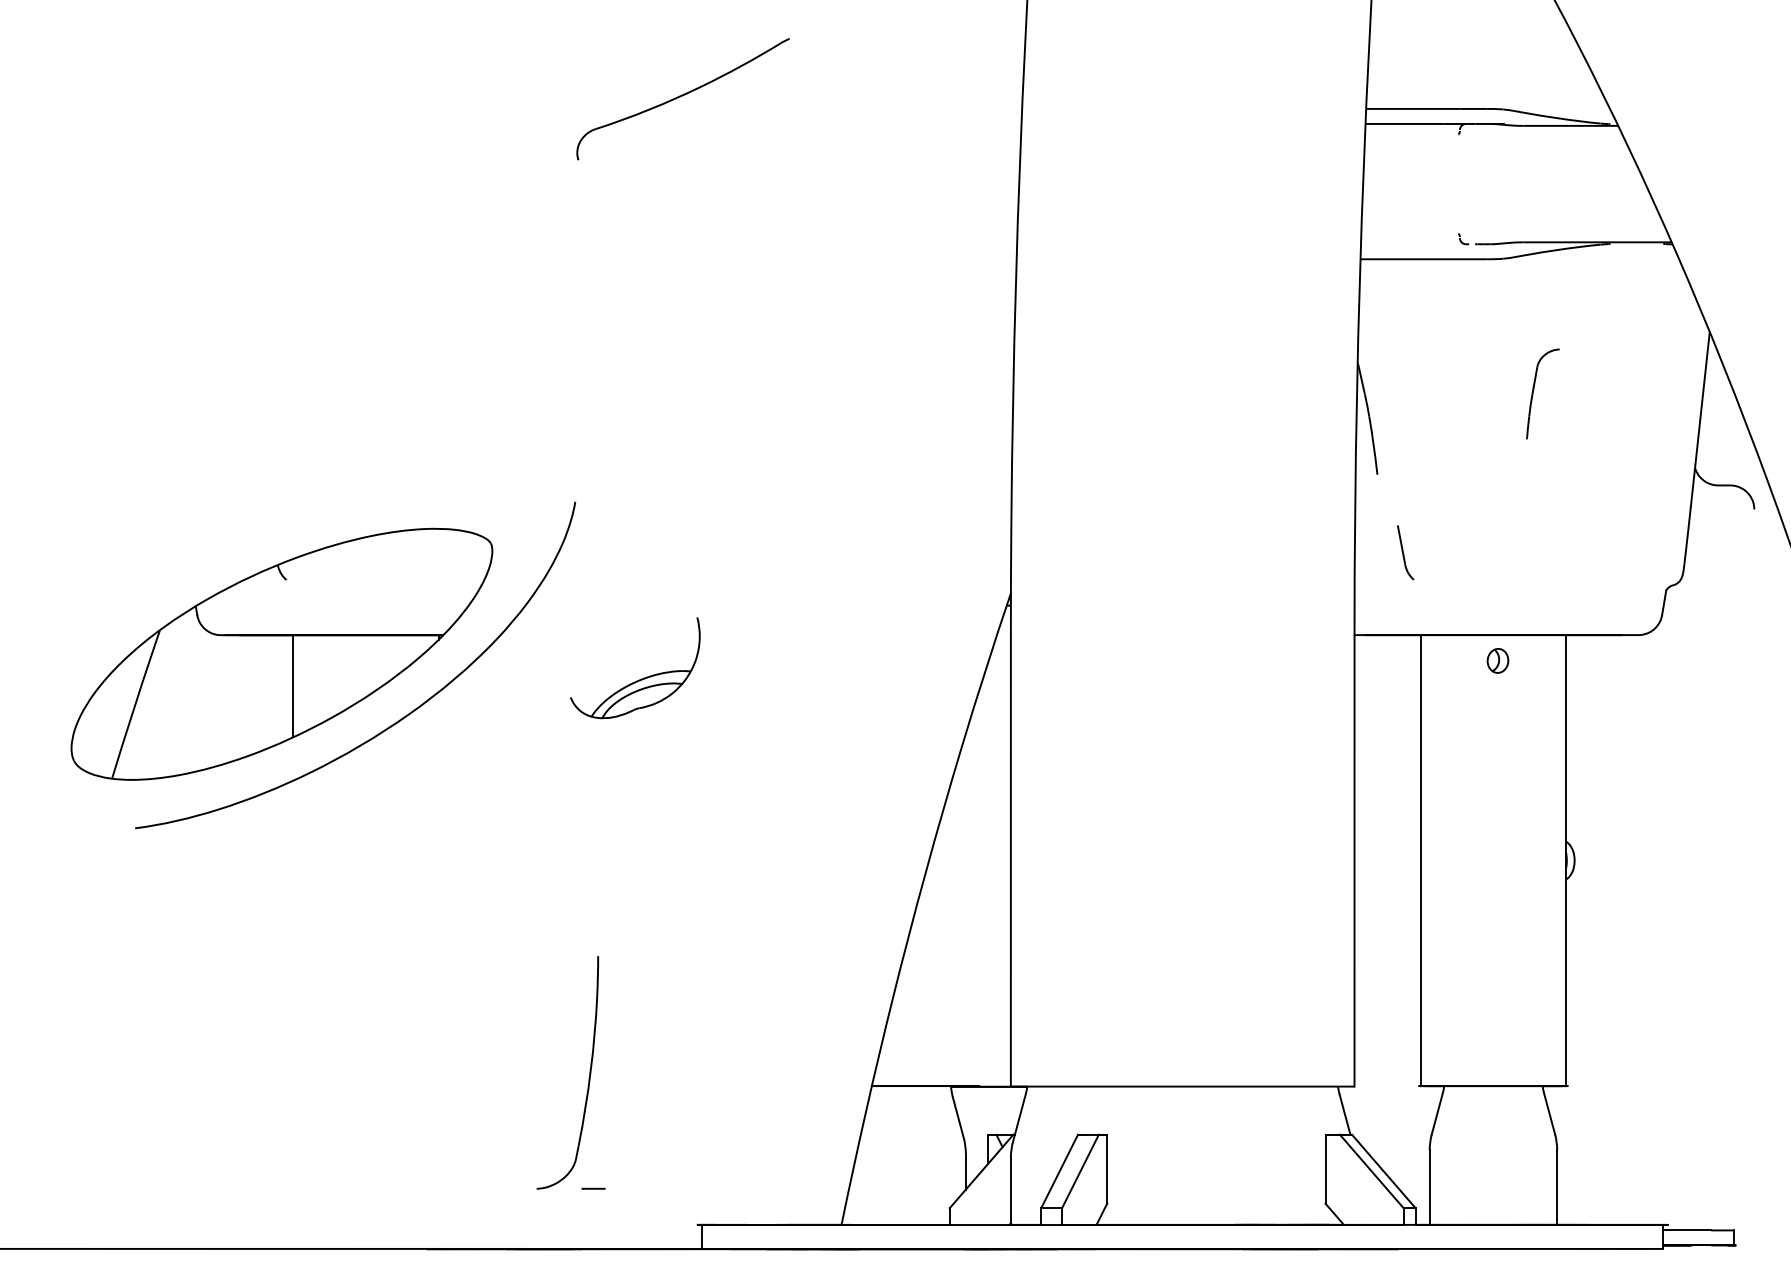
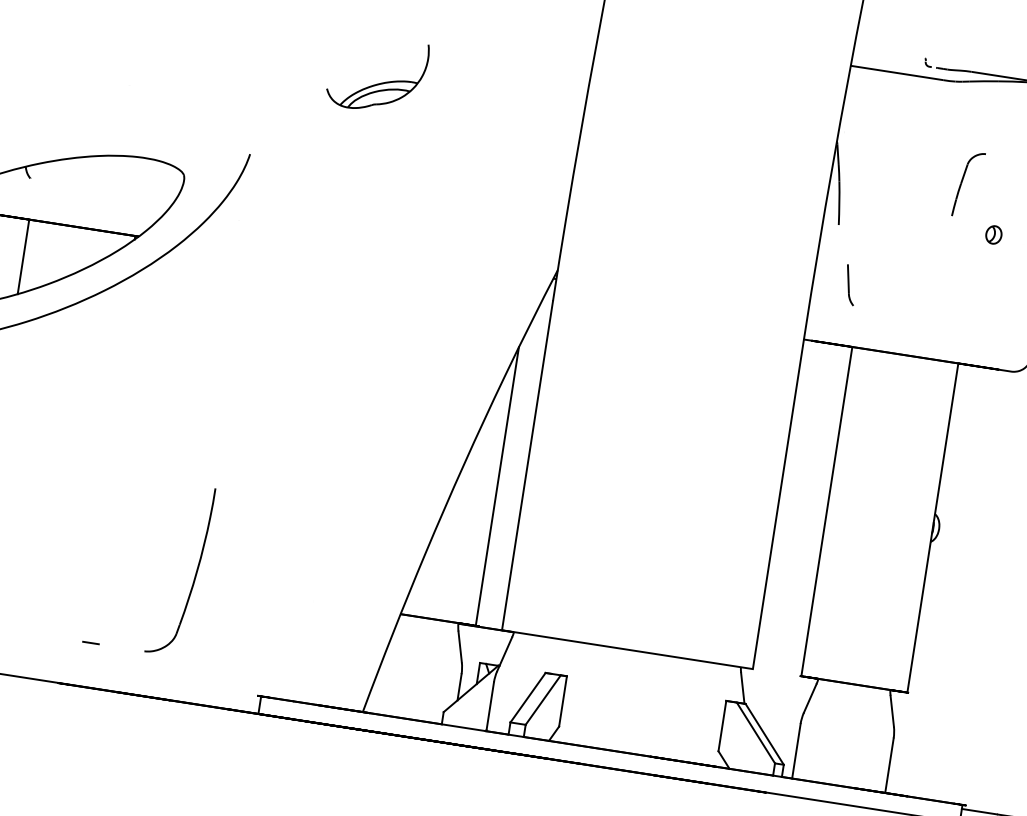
part: (1497, 660) -> (993, 234), moved
part: (638, 679) -> (378, 83), moved
line: (974, 895) -> (497, 486), added
line: (593, 1188) -> (90, 642), moved

